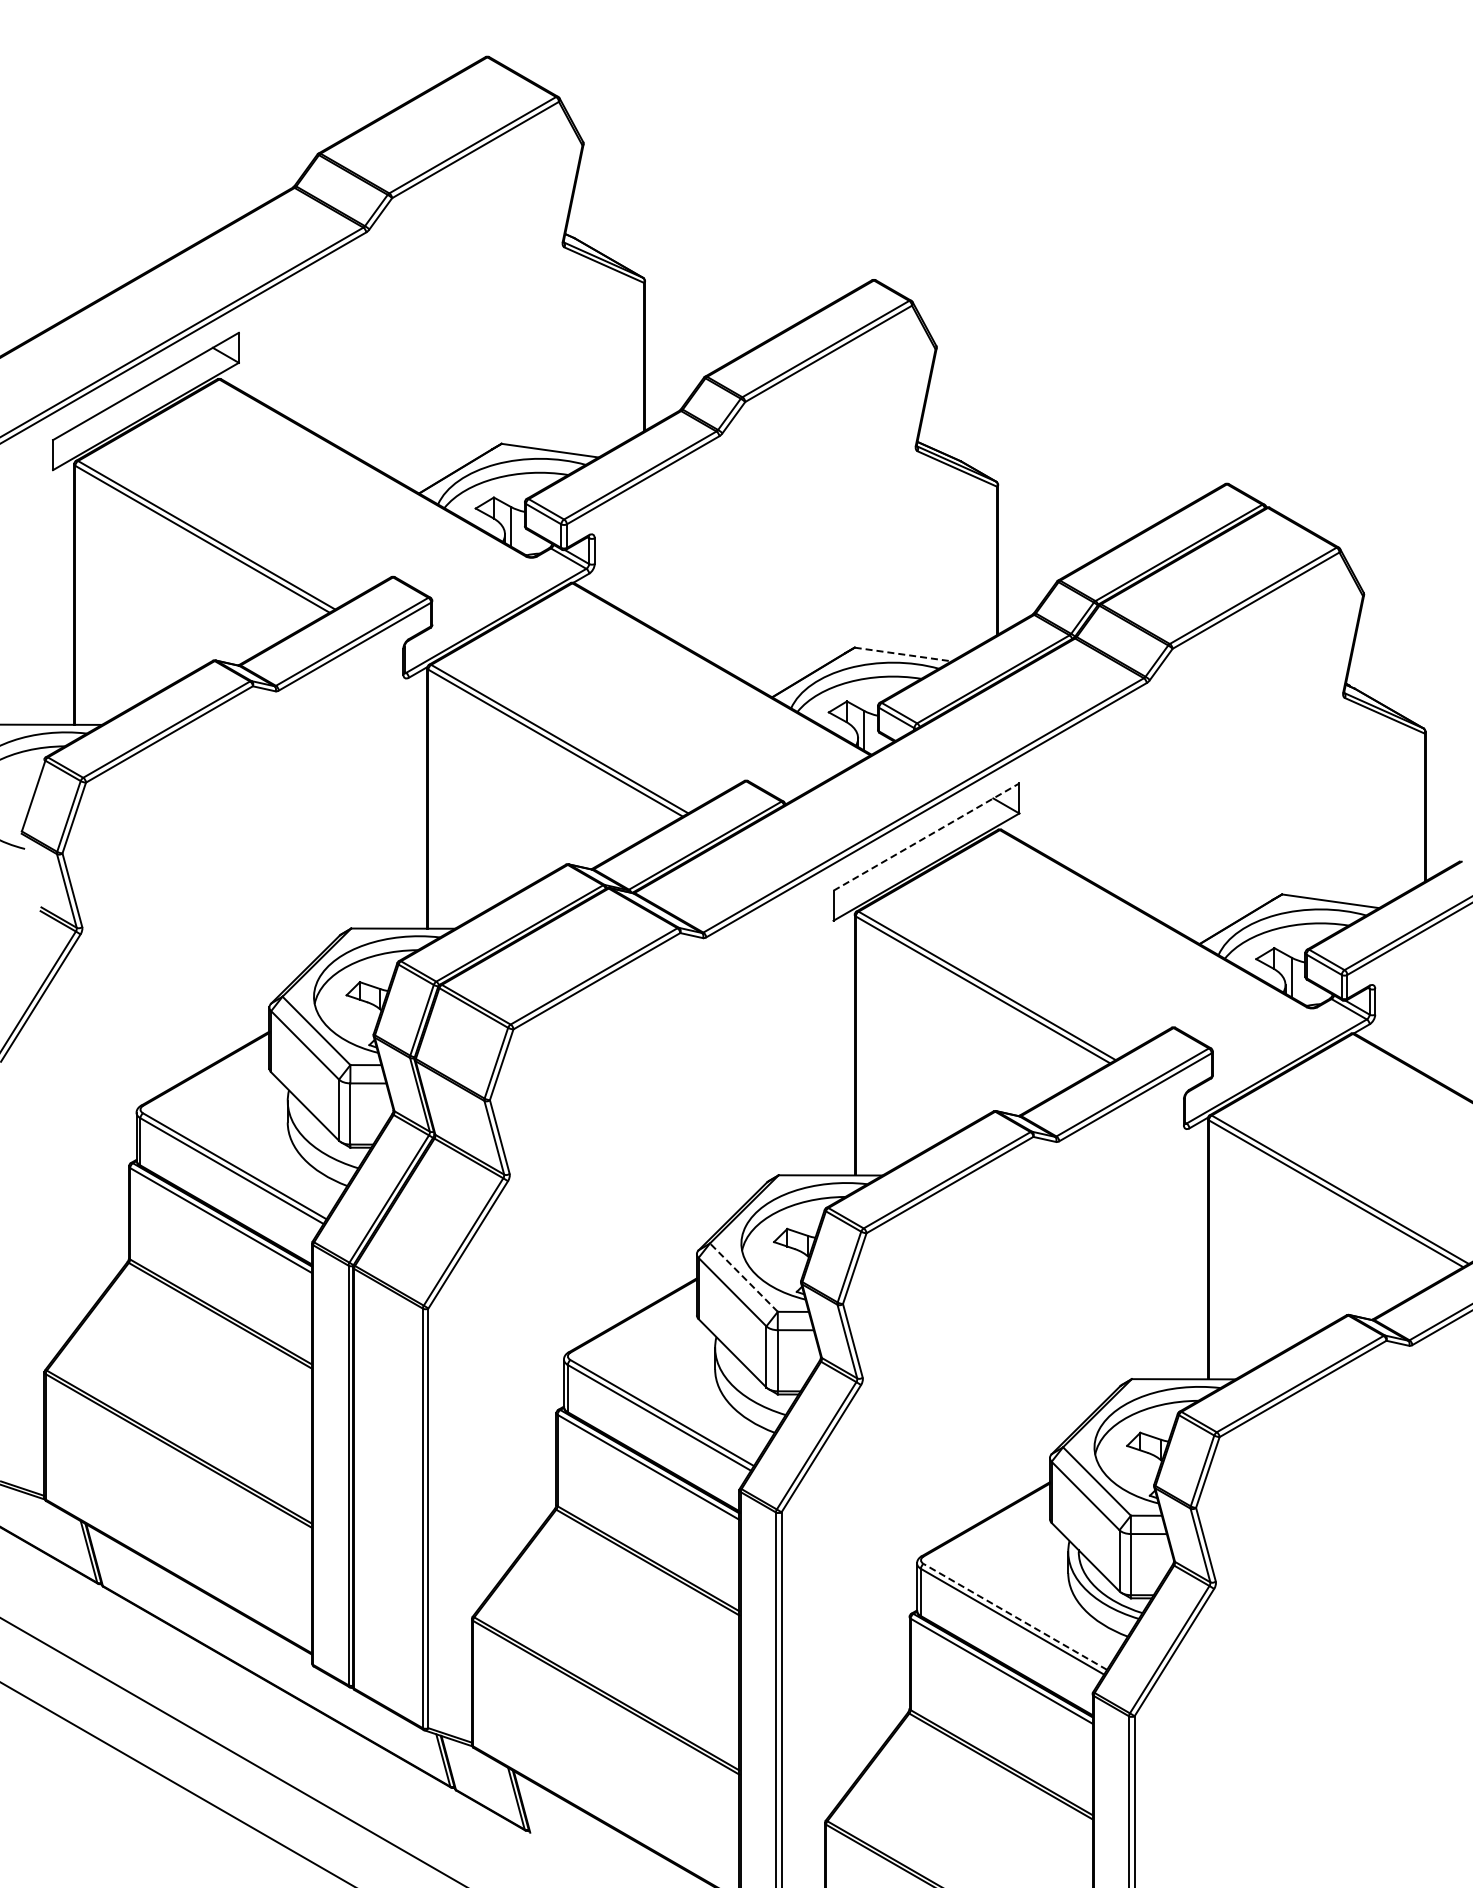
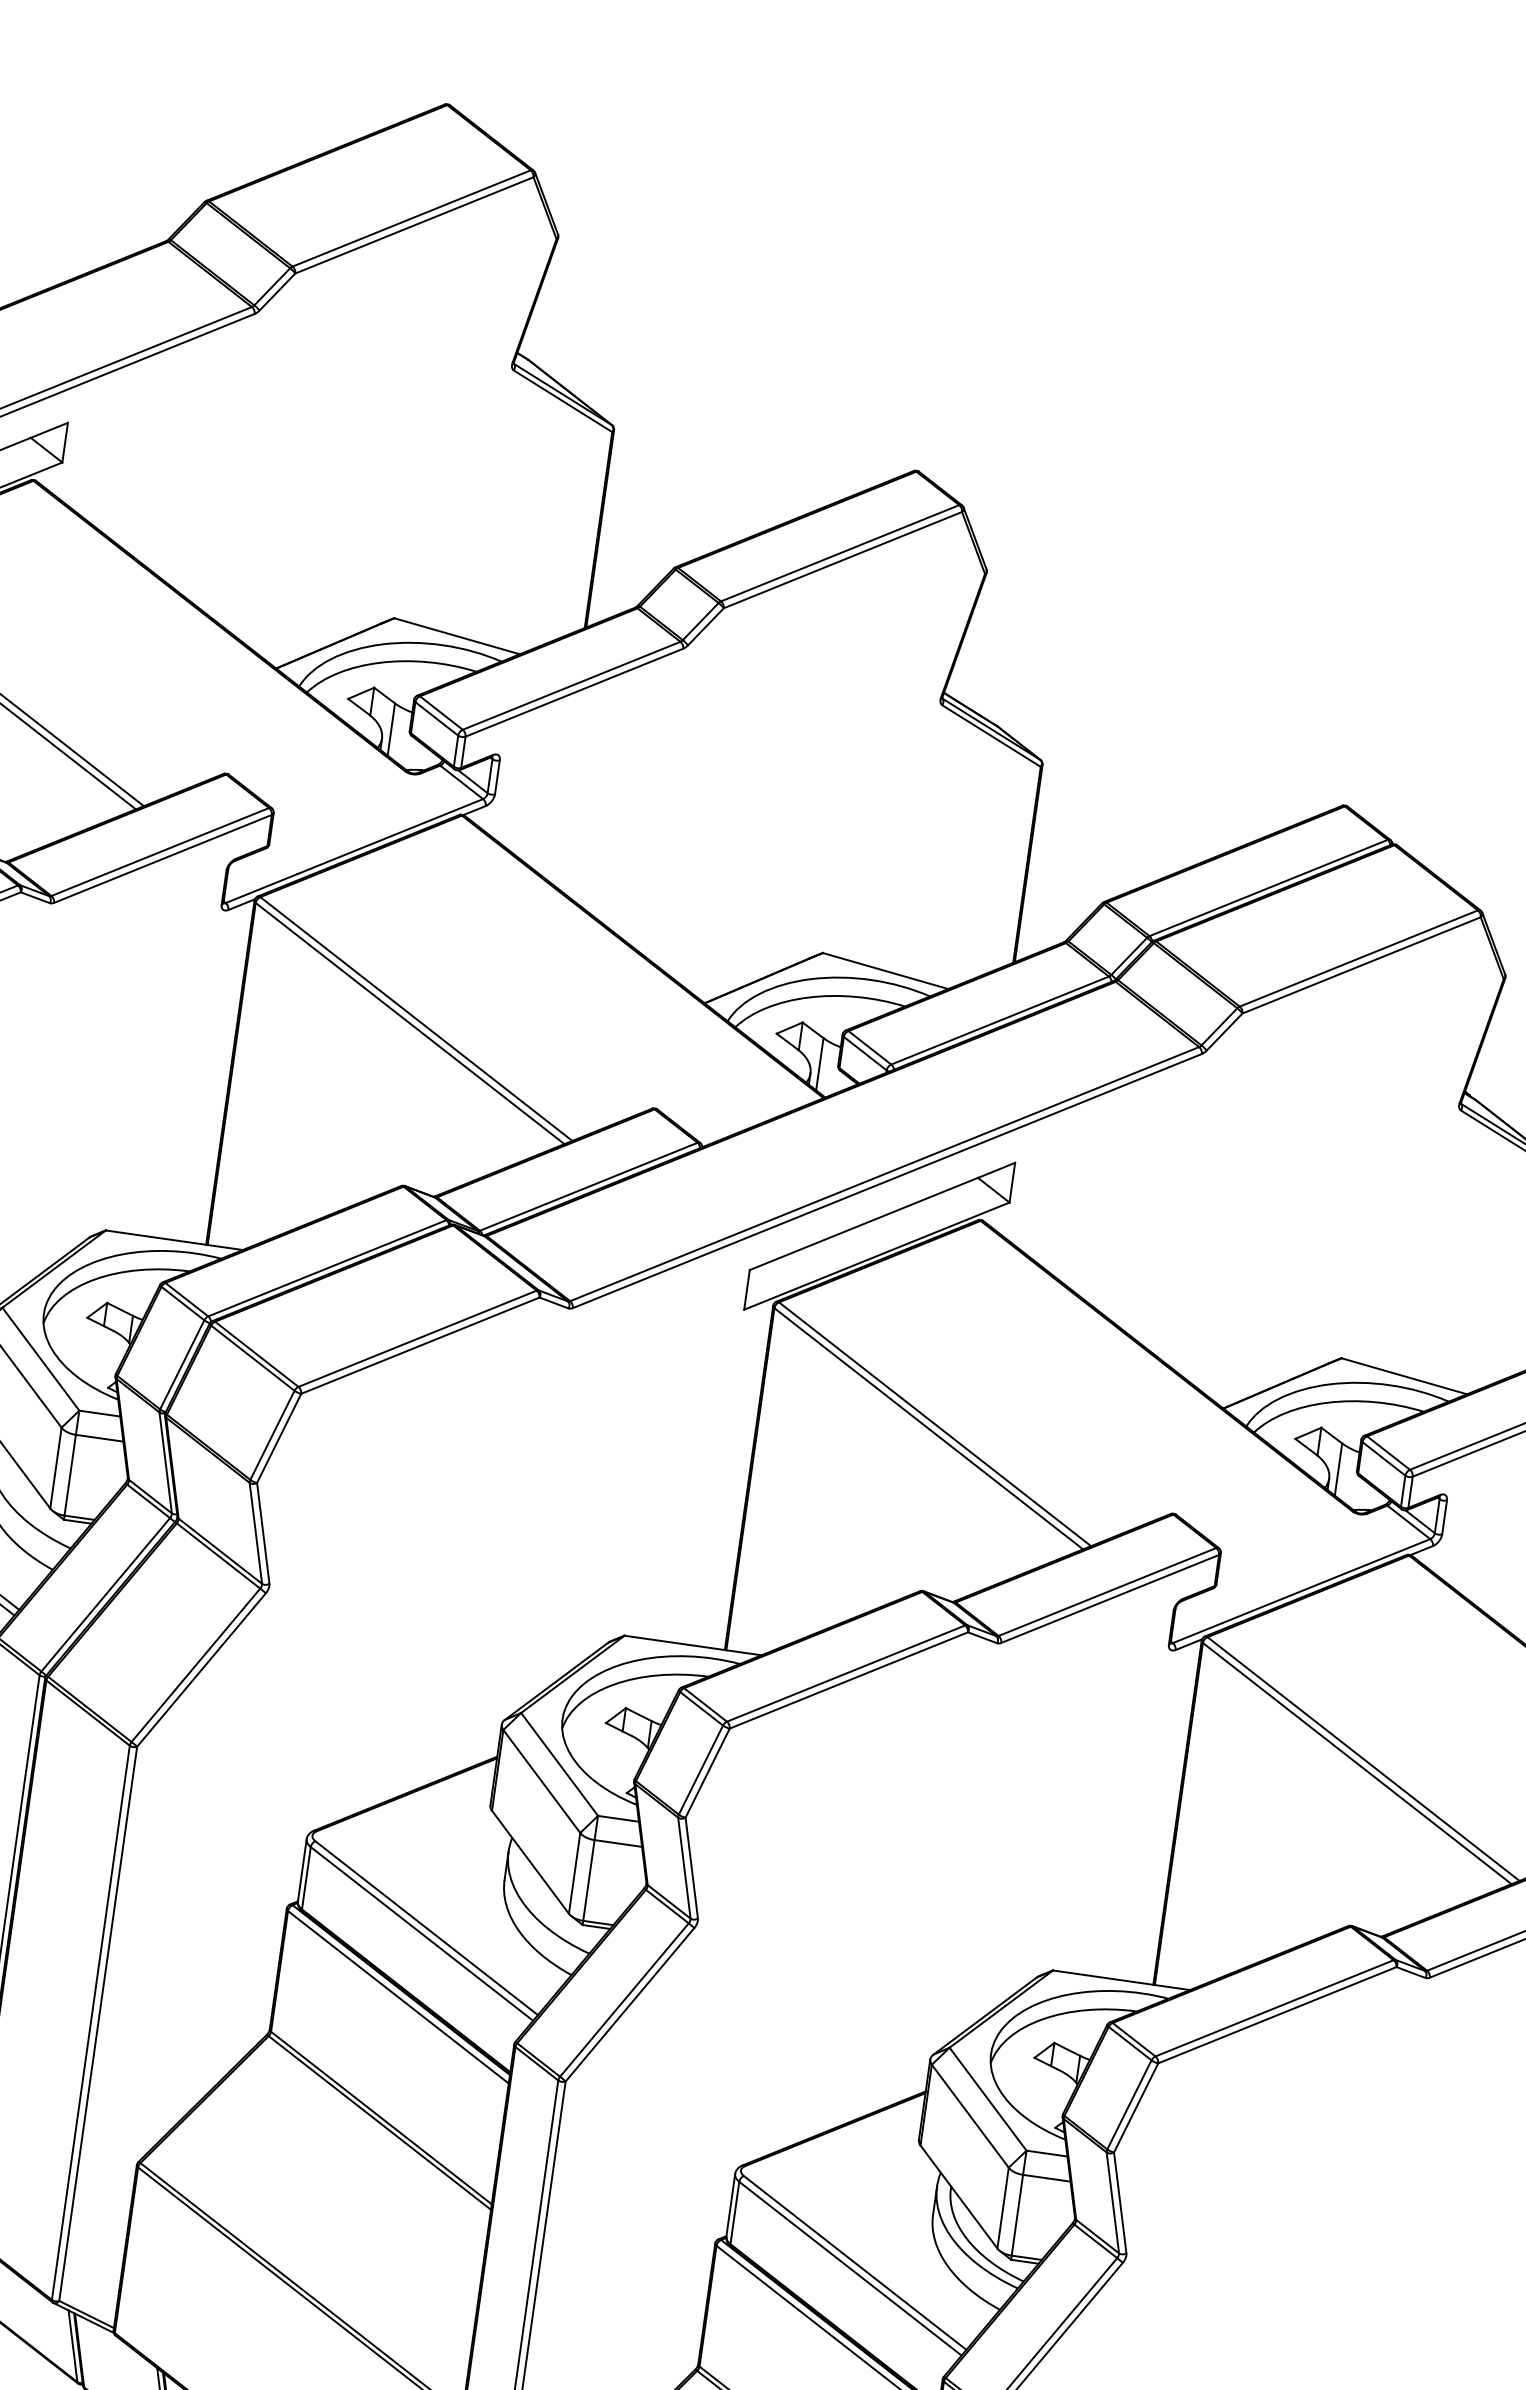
line: (903, 654) -> (886, 971), dashed -> solid
line: (926, 836) -> (882, 1215), dashed -> solid
line: (743, 1277) -> (559, 1764), dashed -> solid
line: (1015, 1616) -> (855, 2262), dashed -> solid

